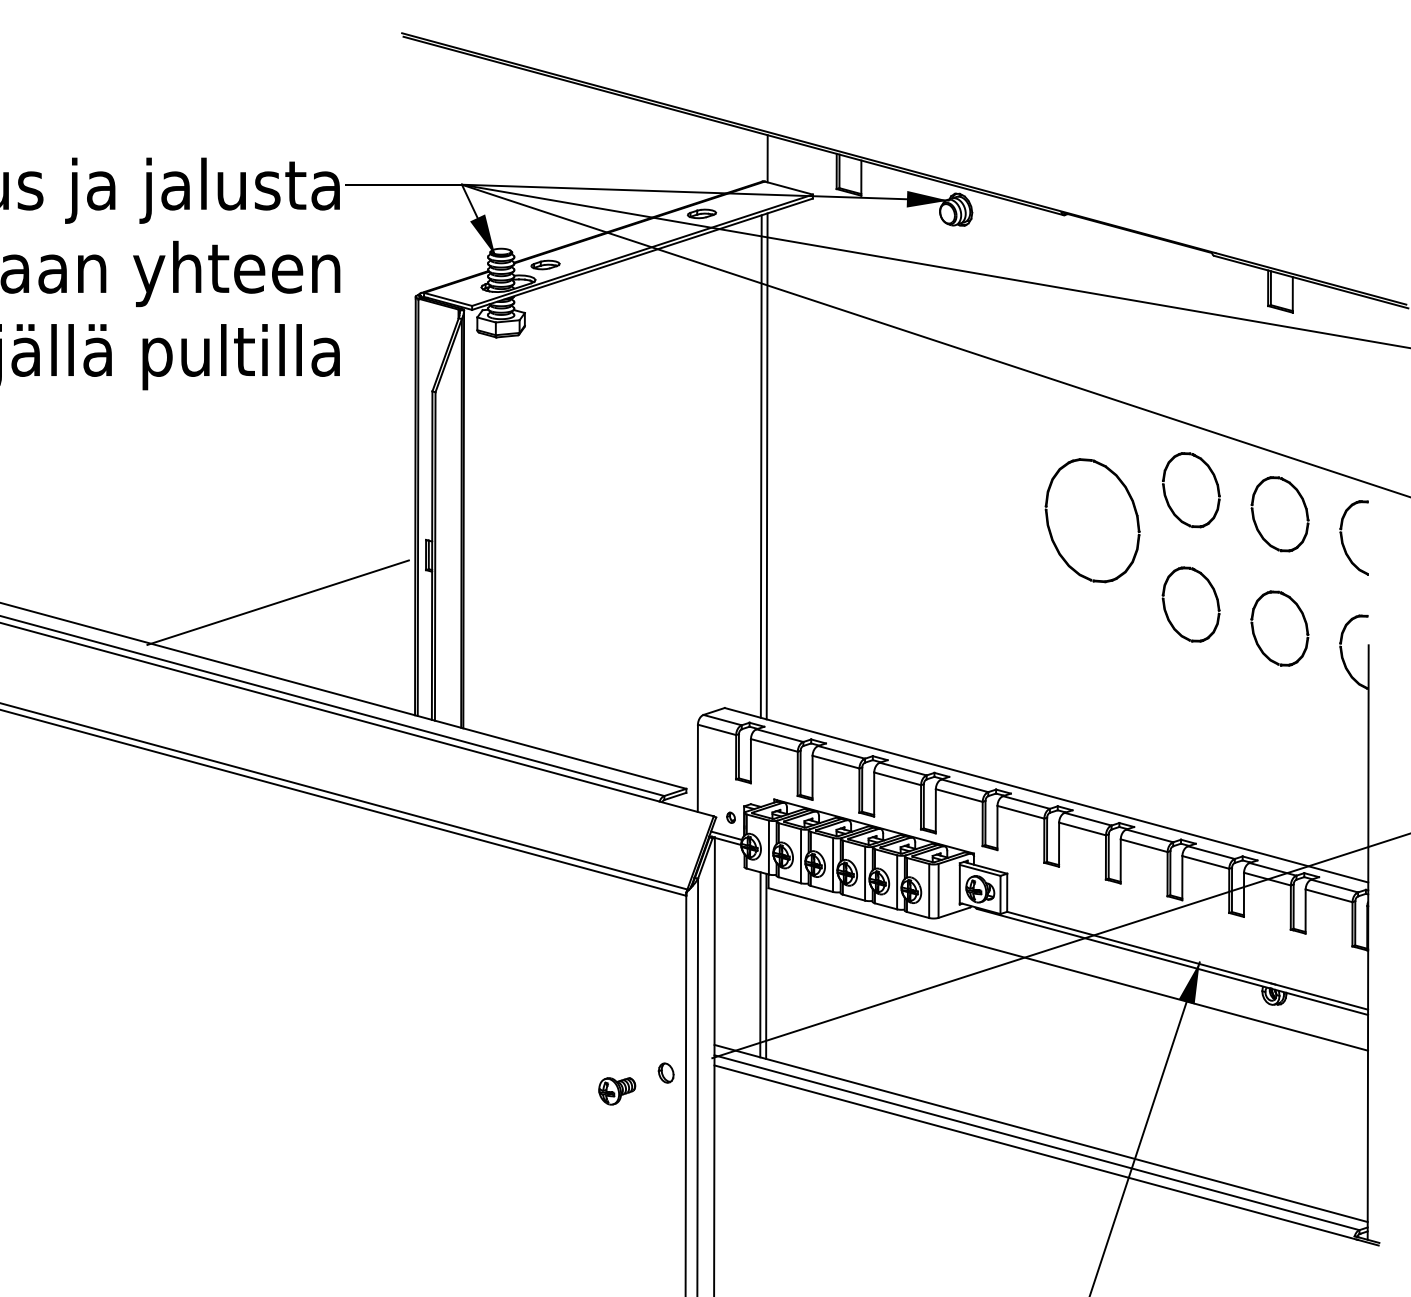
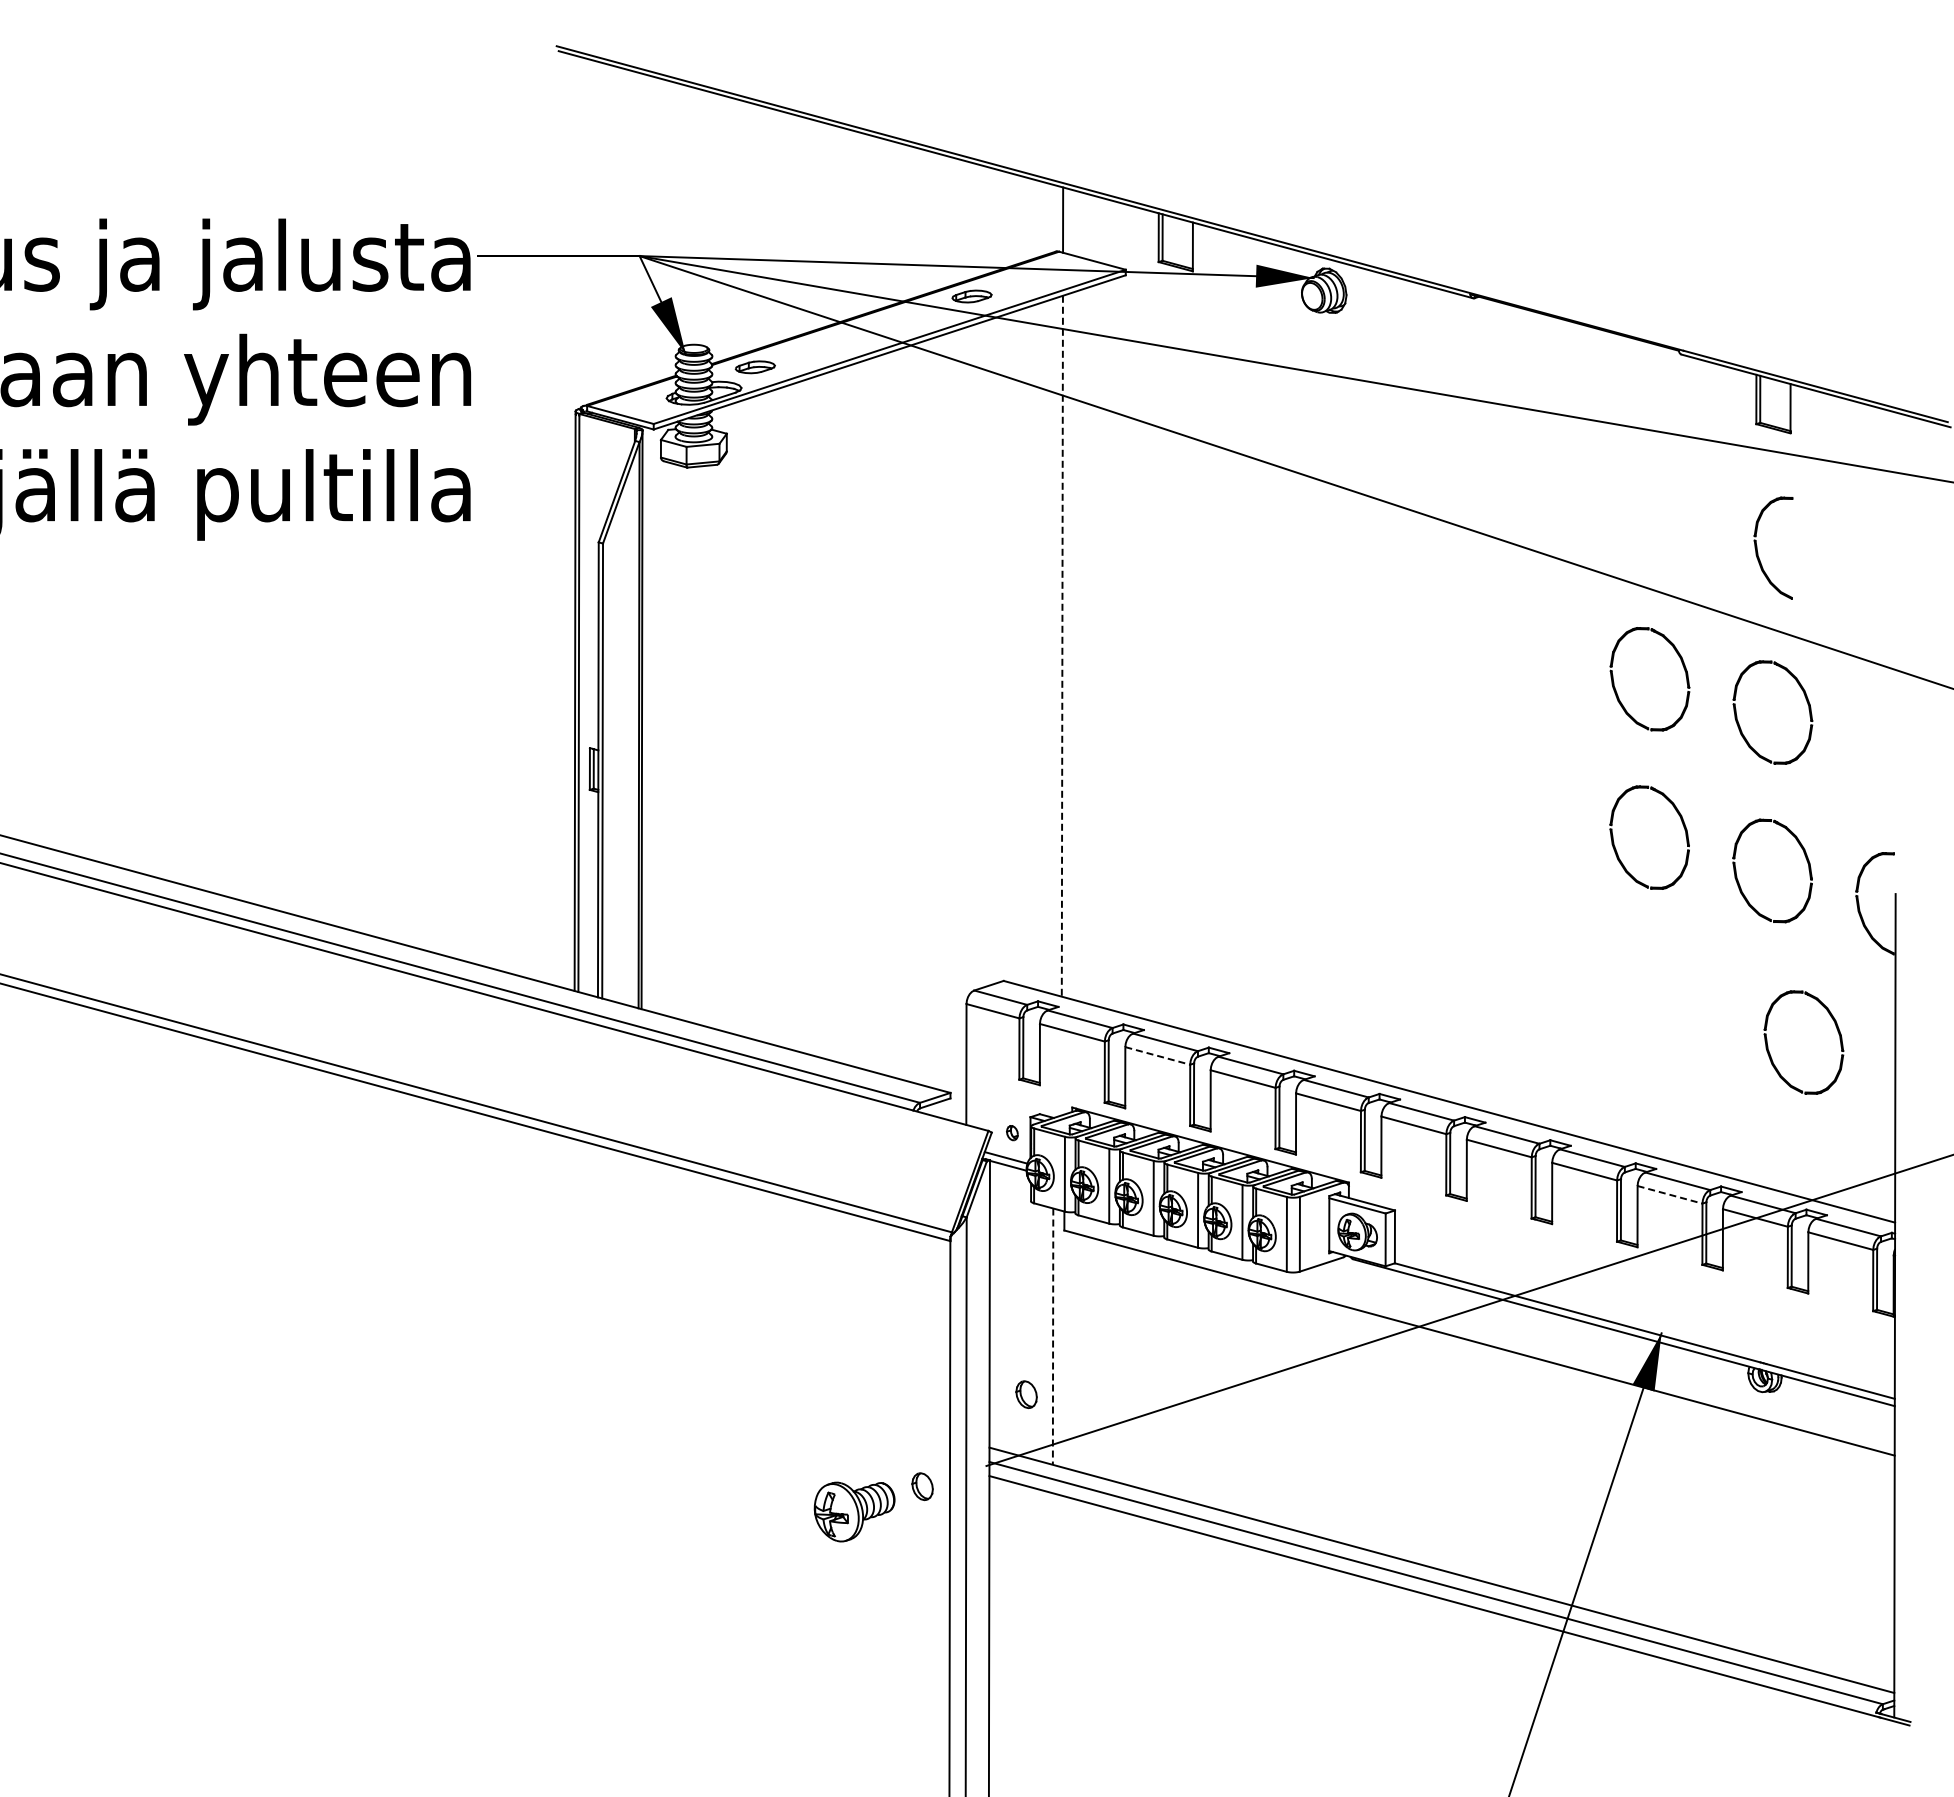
line: (760, 466) -> (1053, 646), removed
line: (767, 466) -> (1062, 646), solid -> dashed
part: (1133, 509) -> (1570, 705), removed
part: (1343, 540) -> (1758, 552), moved
line: (277, 602) -> (384, 834), removed
part: (1278, 760) -> (1770, 1053), added
line: (835, 761) -> (1157, 1055), solid -> dashed
line: (1206, 862) -> (1670, 1194), solid -> dashed
line: (760, 965) -> (1053, 1337), solid -> dashed
line: (766, 966) -> (1061, 1338), removed
part: (741, 1006) -> (1026, 1394), added
part: (617, 1091) -> (854, 1511), size x1.6

